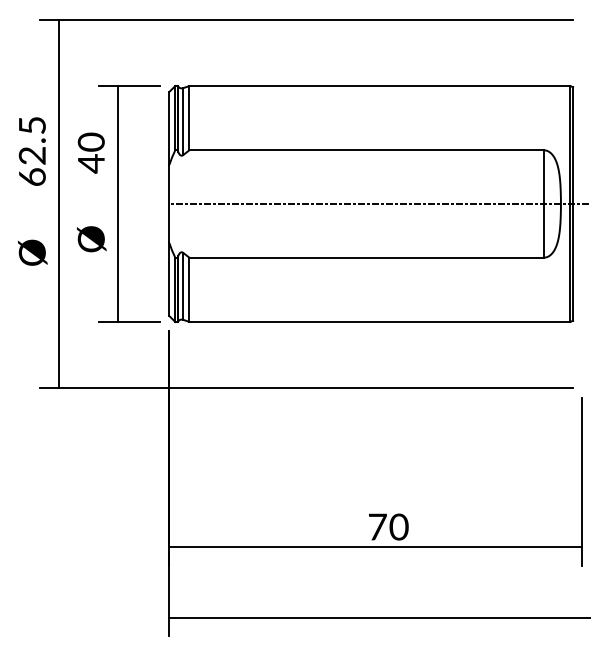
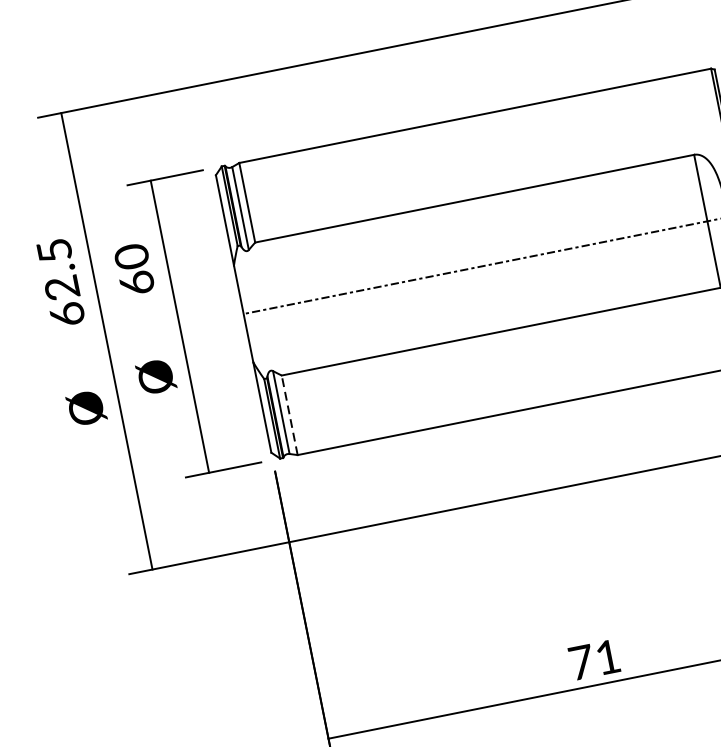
text: (91, 163) -> (137, 283), 40 -> 60
line: (189, 289) -> (289, 414), solid -> dashed
text: (398, 526) -> (607, 656), 70 -> 71

